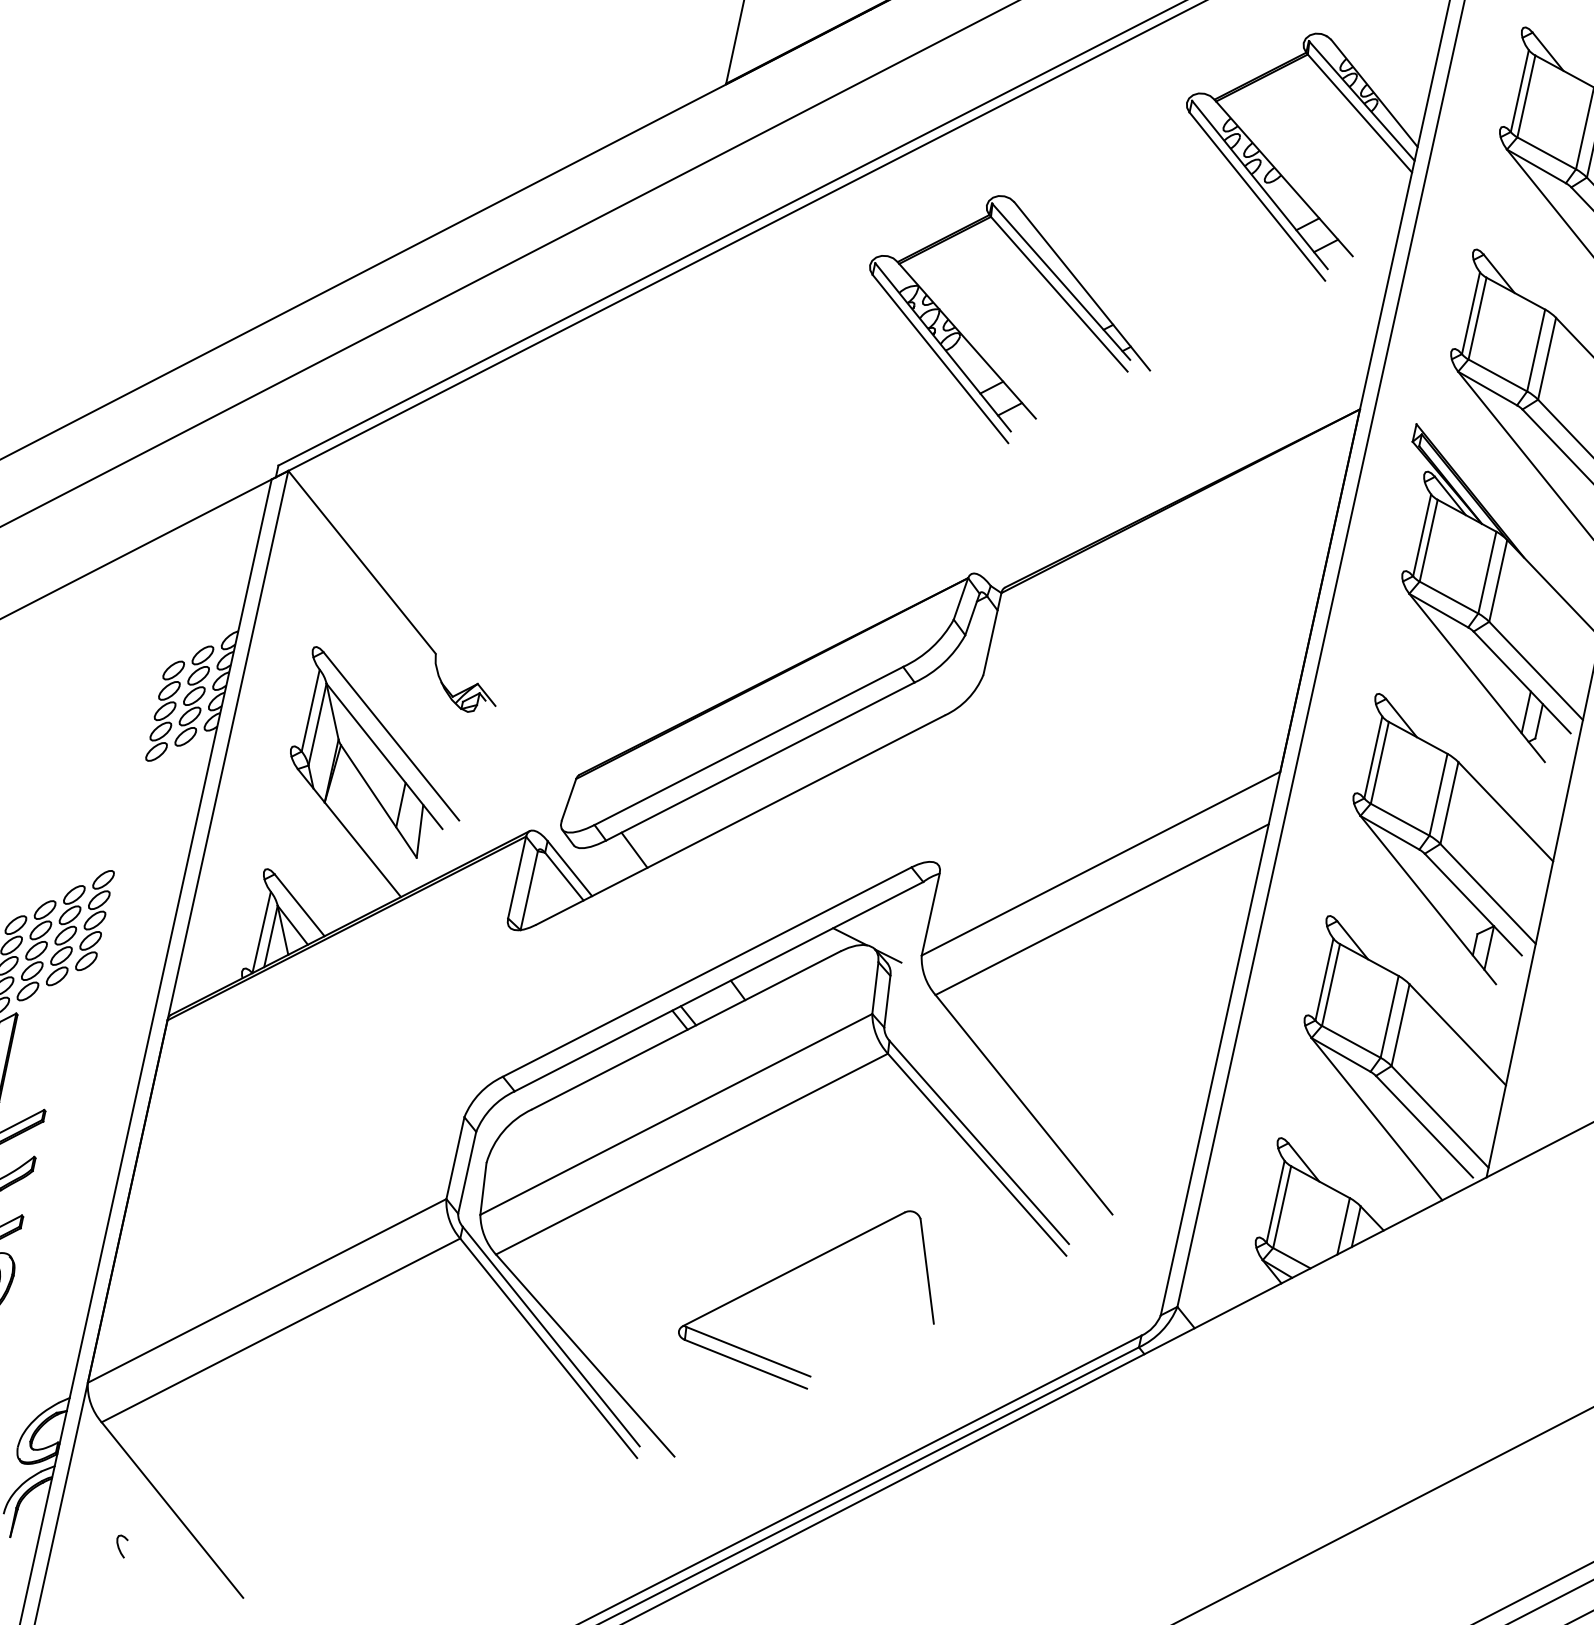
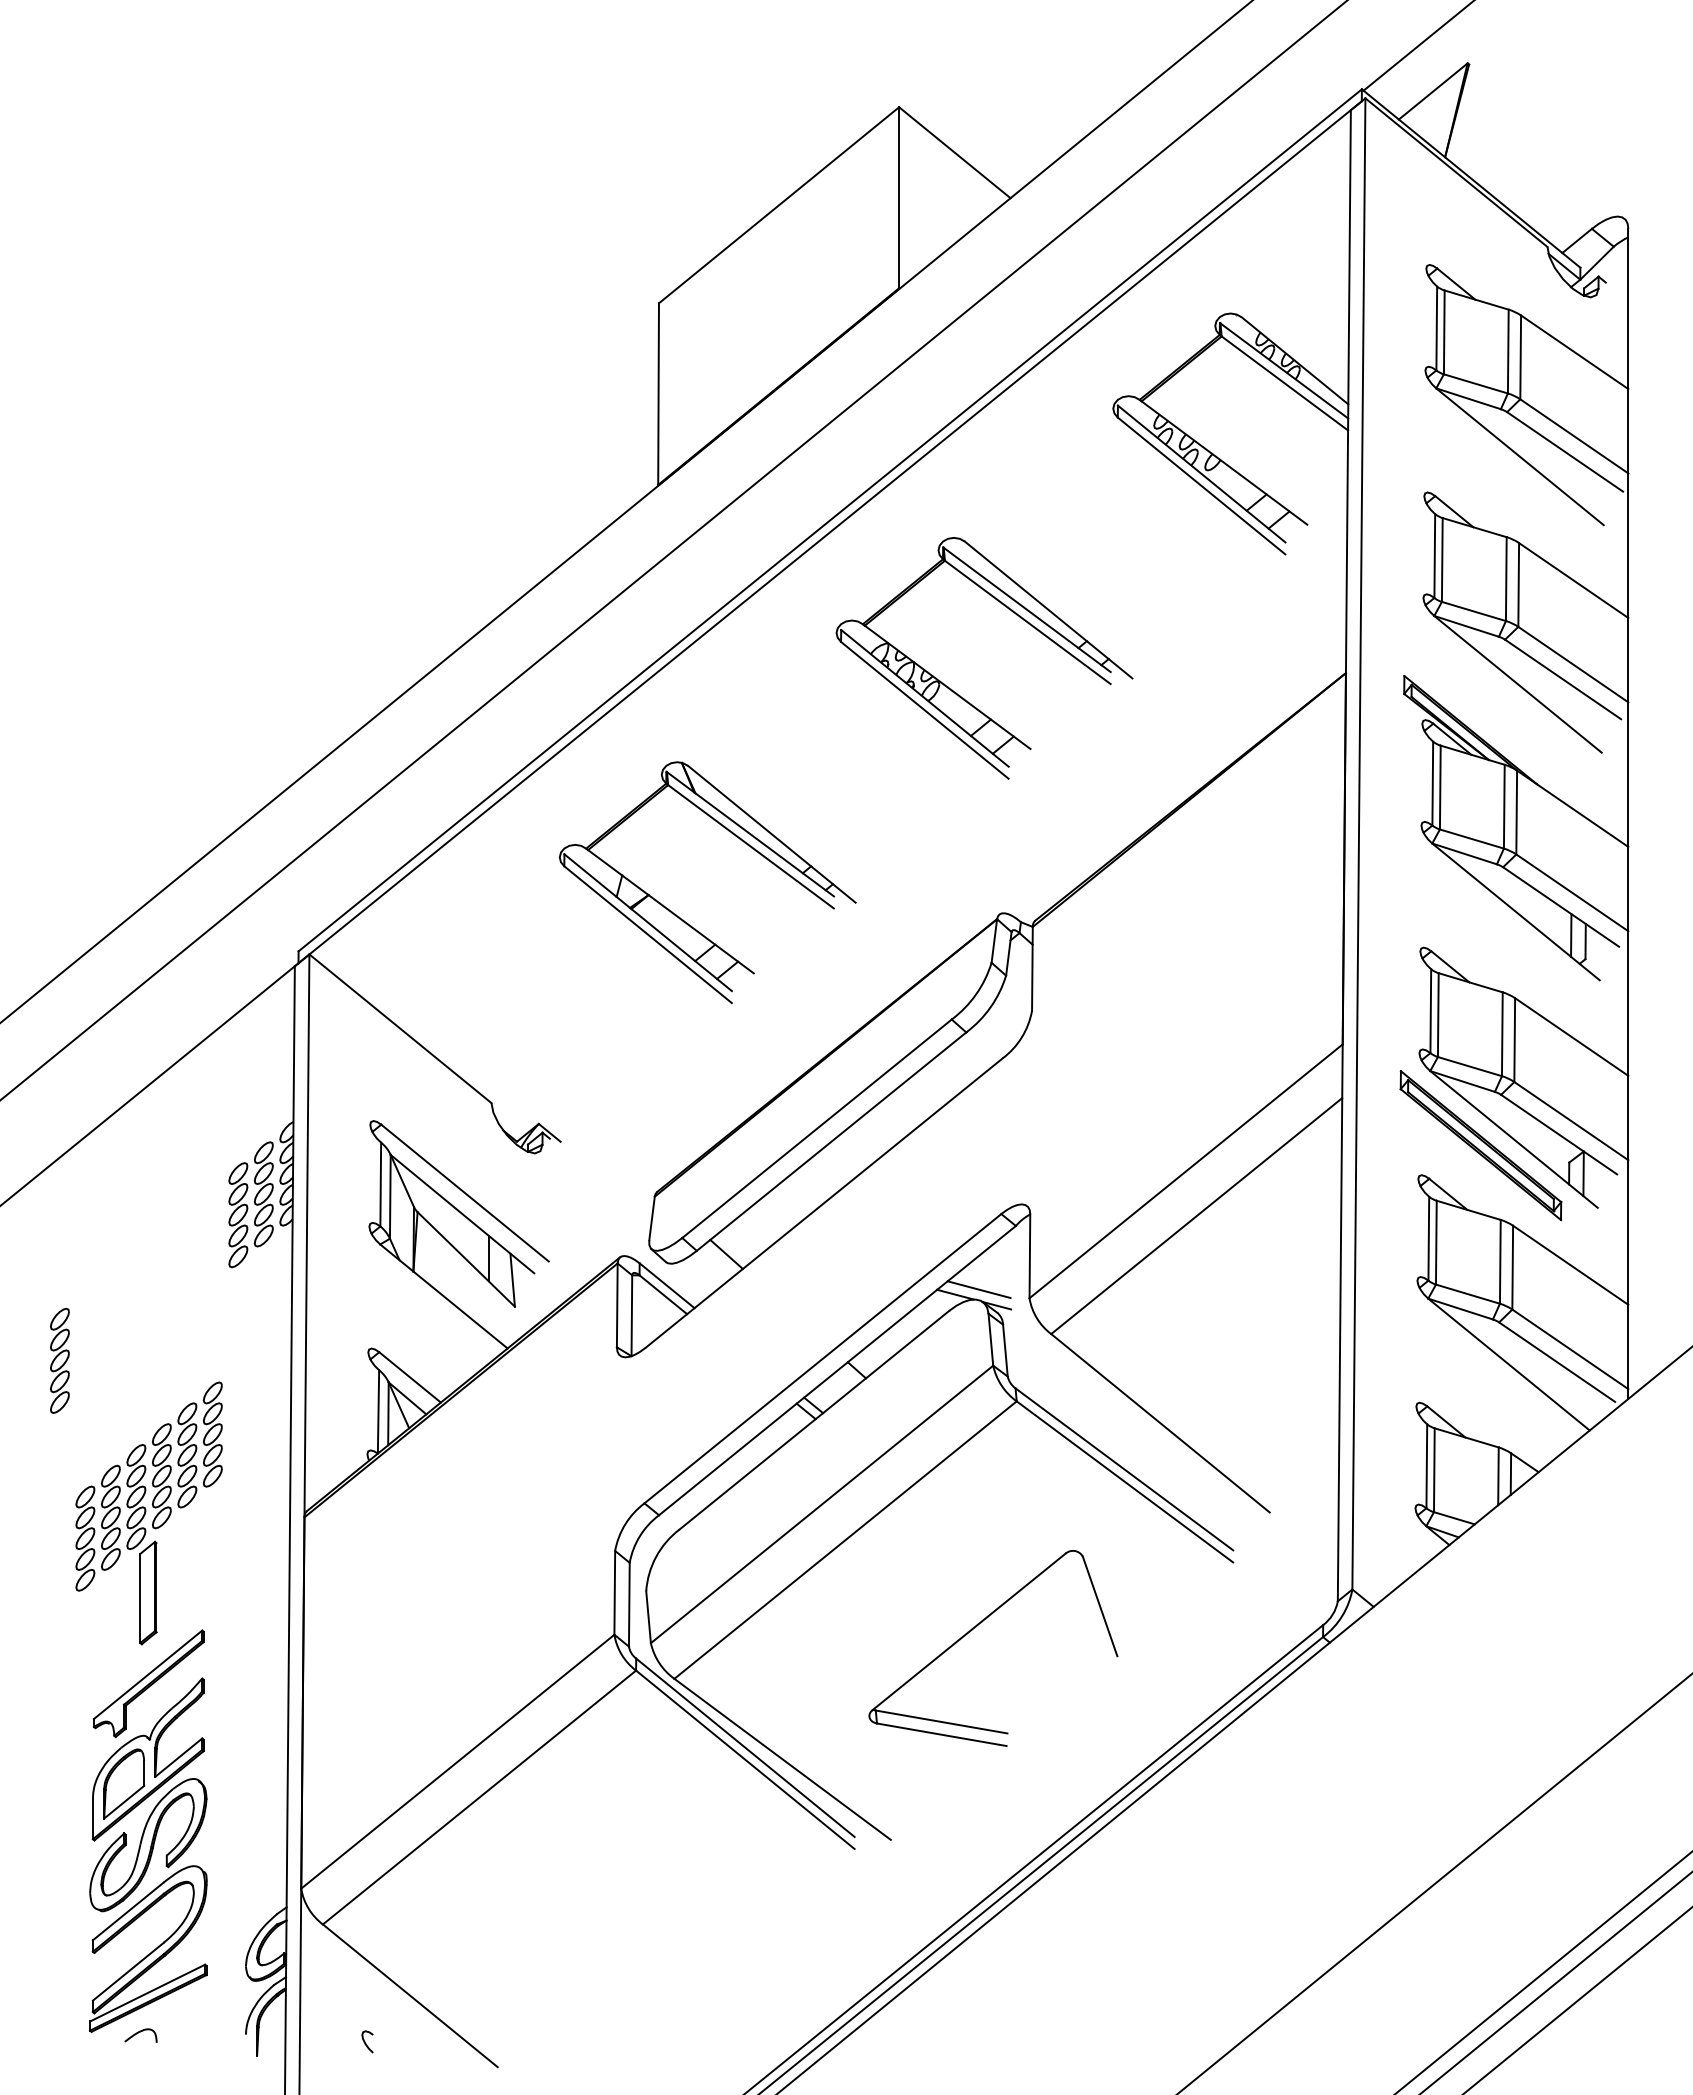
part: (658, 510) -> (679, 916), added
part: (1394, 899) -> (1480, 1145), added
line: (873, 936) -> (978, 1289), added

